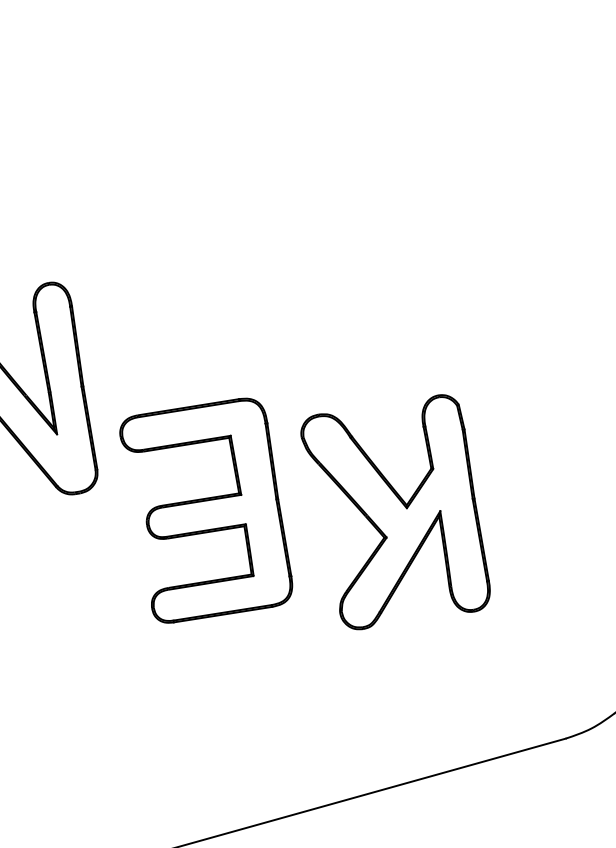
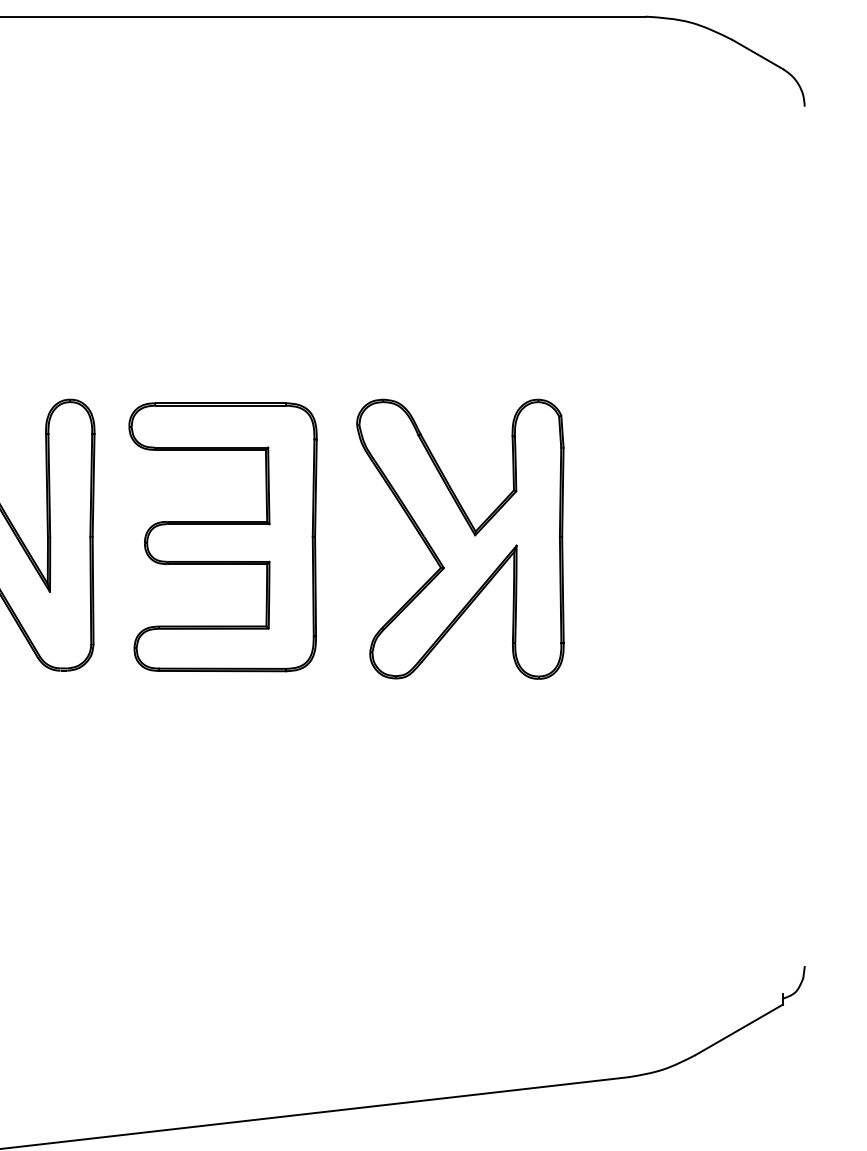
part: (206, 511) -> (222, 537), moved
part: (395, 512) -> (460, 538), moved

